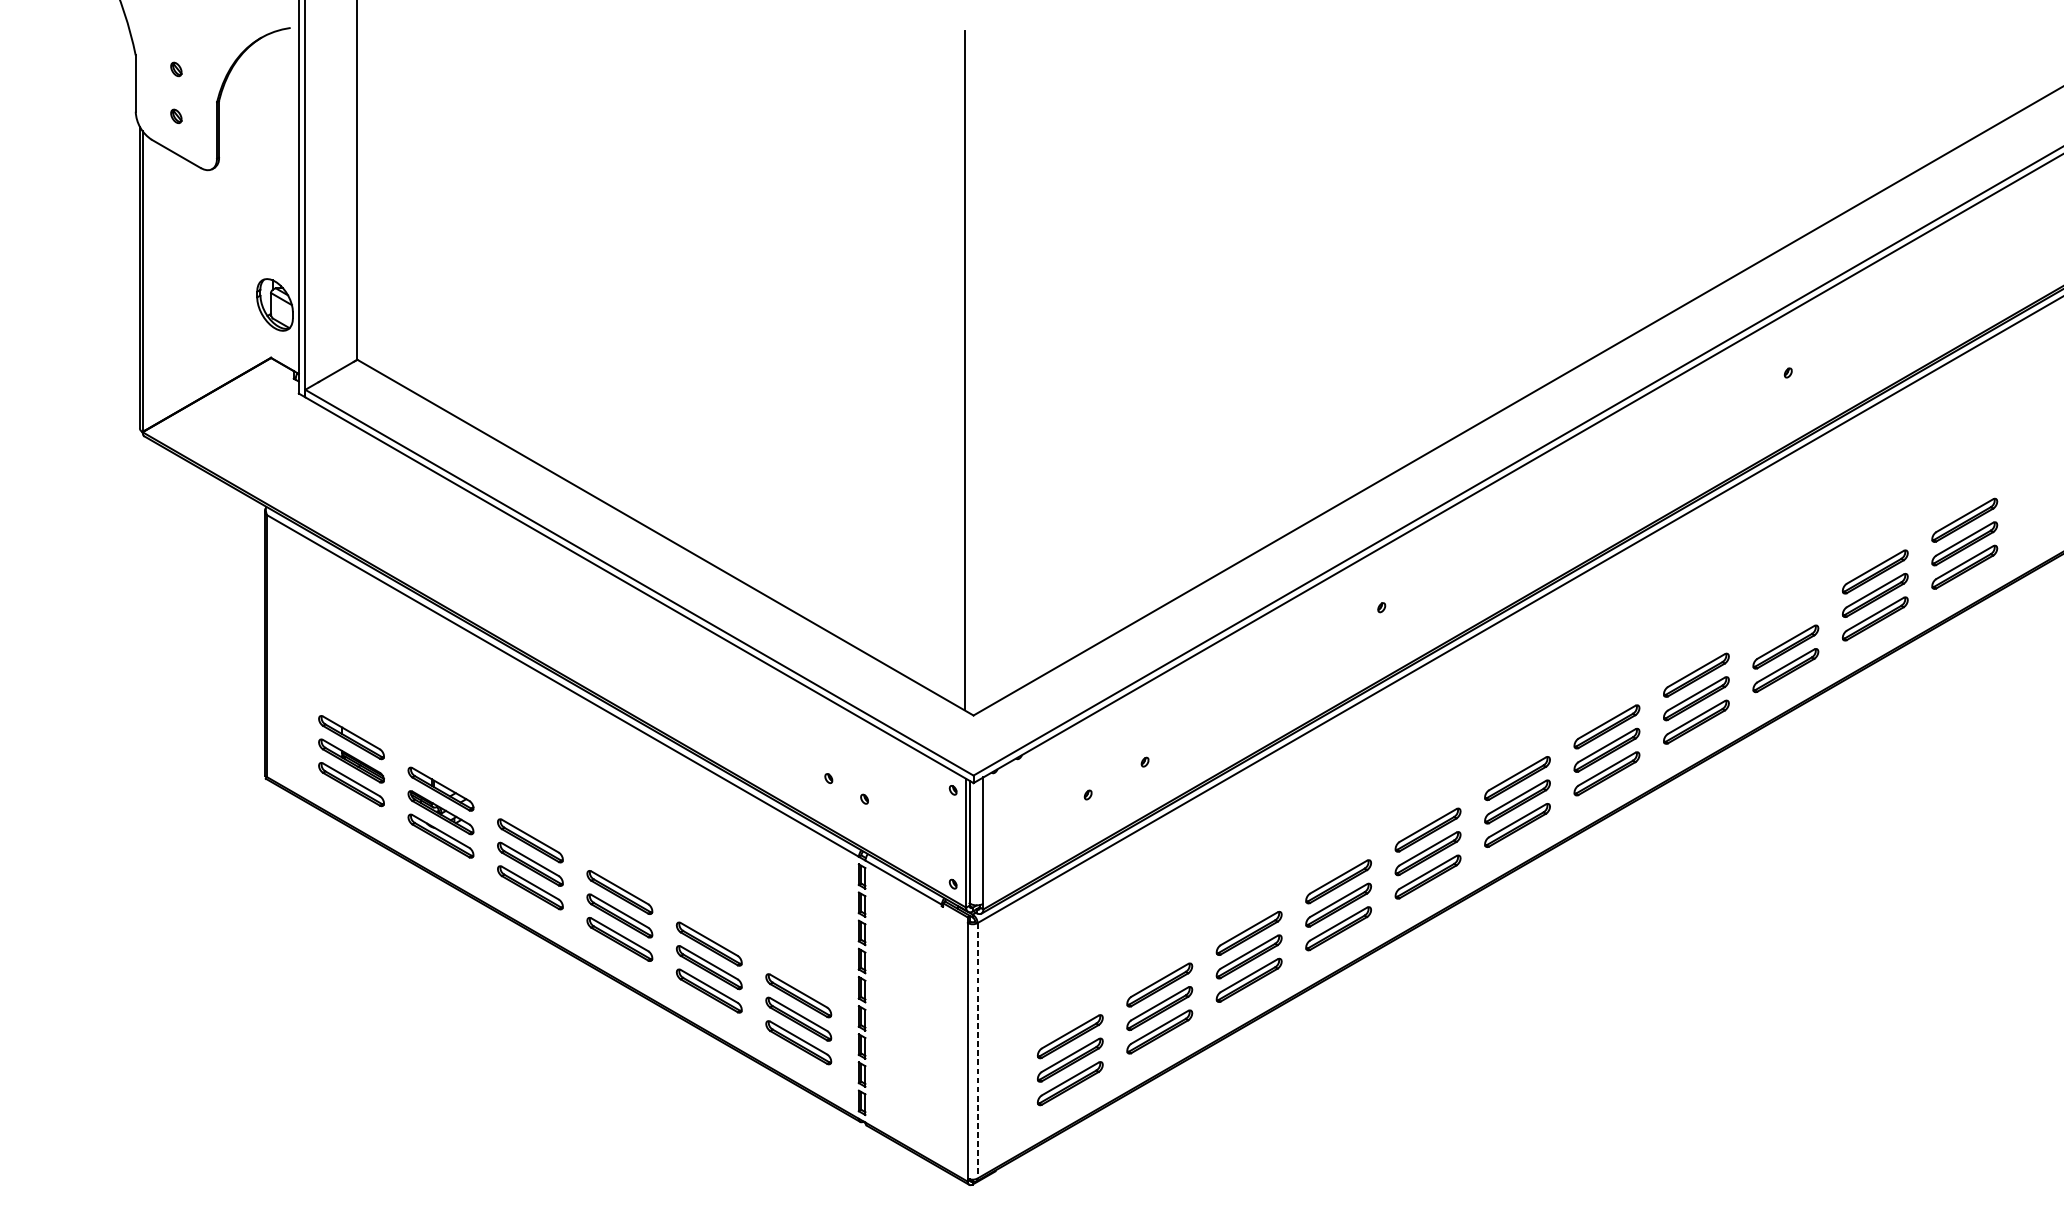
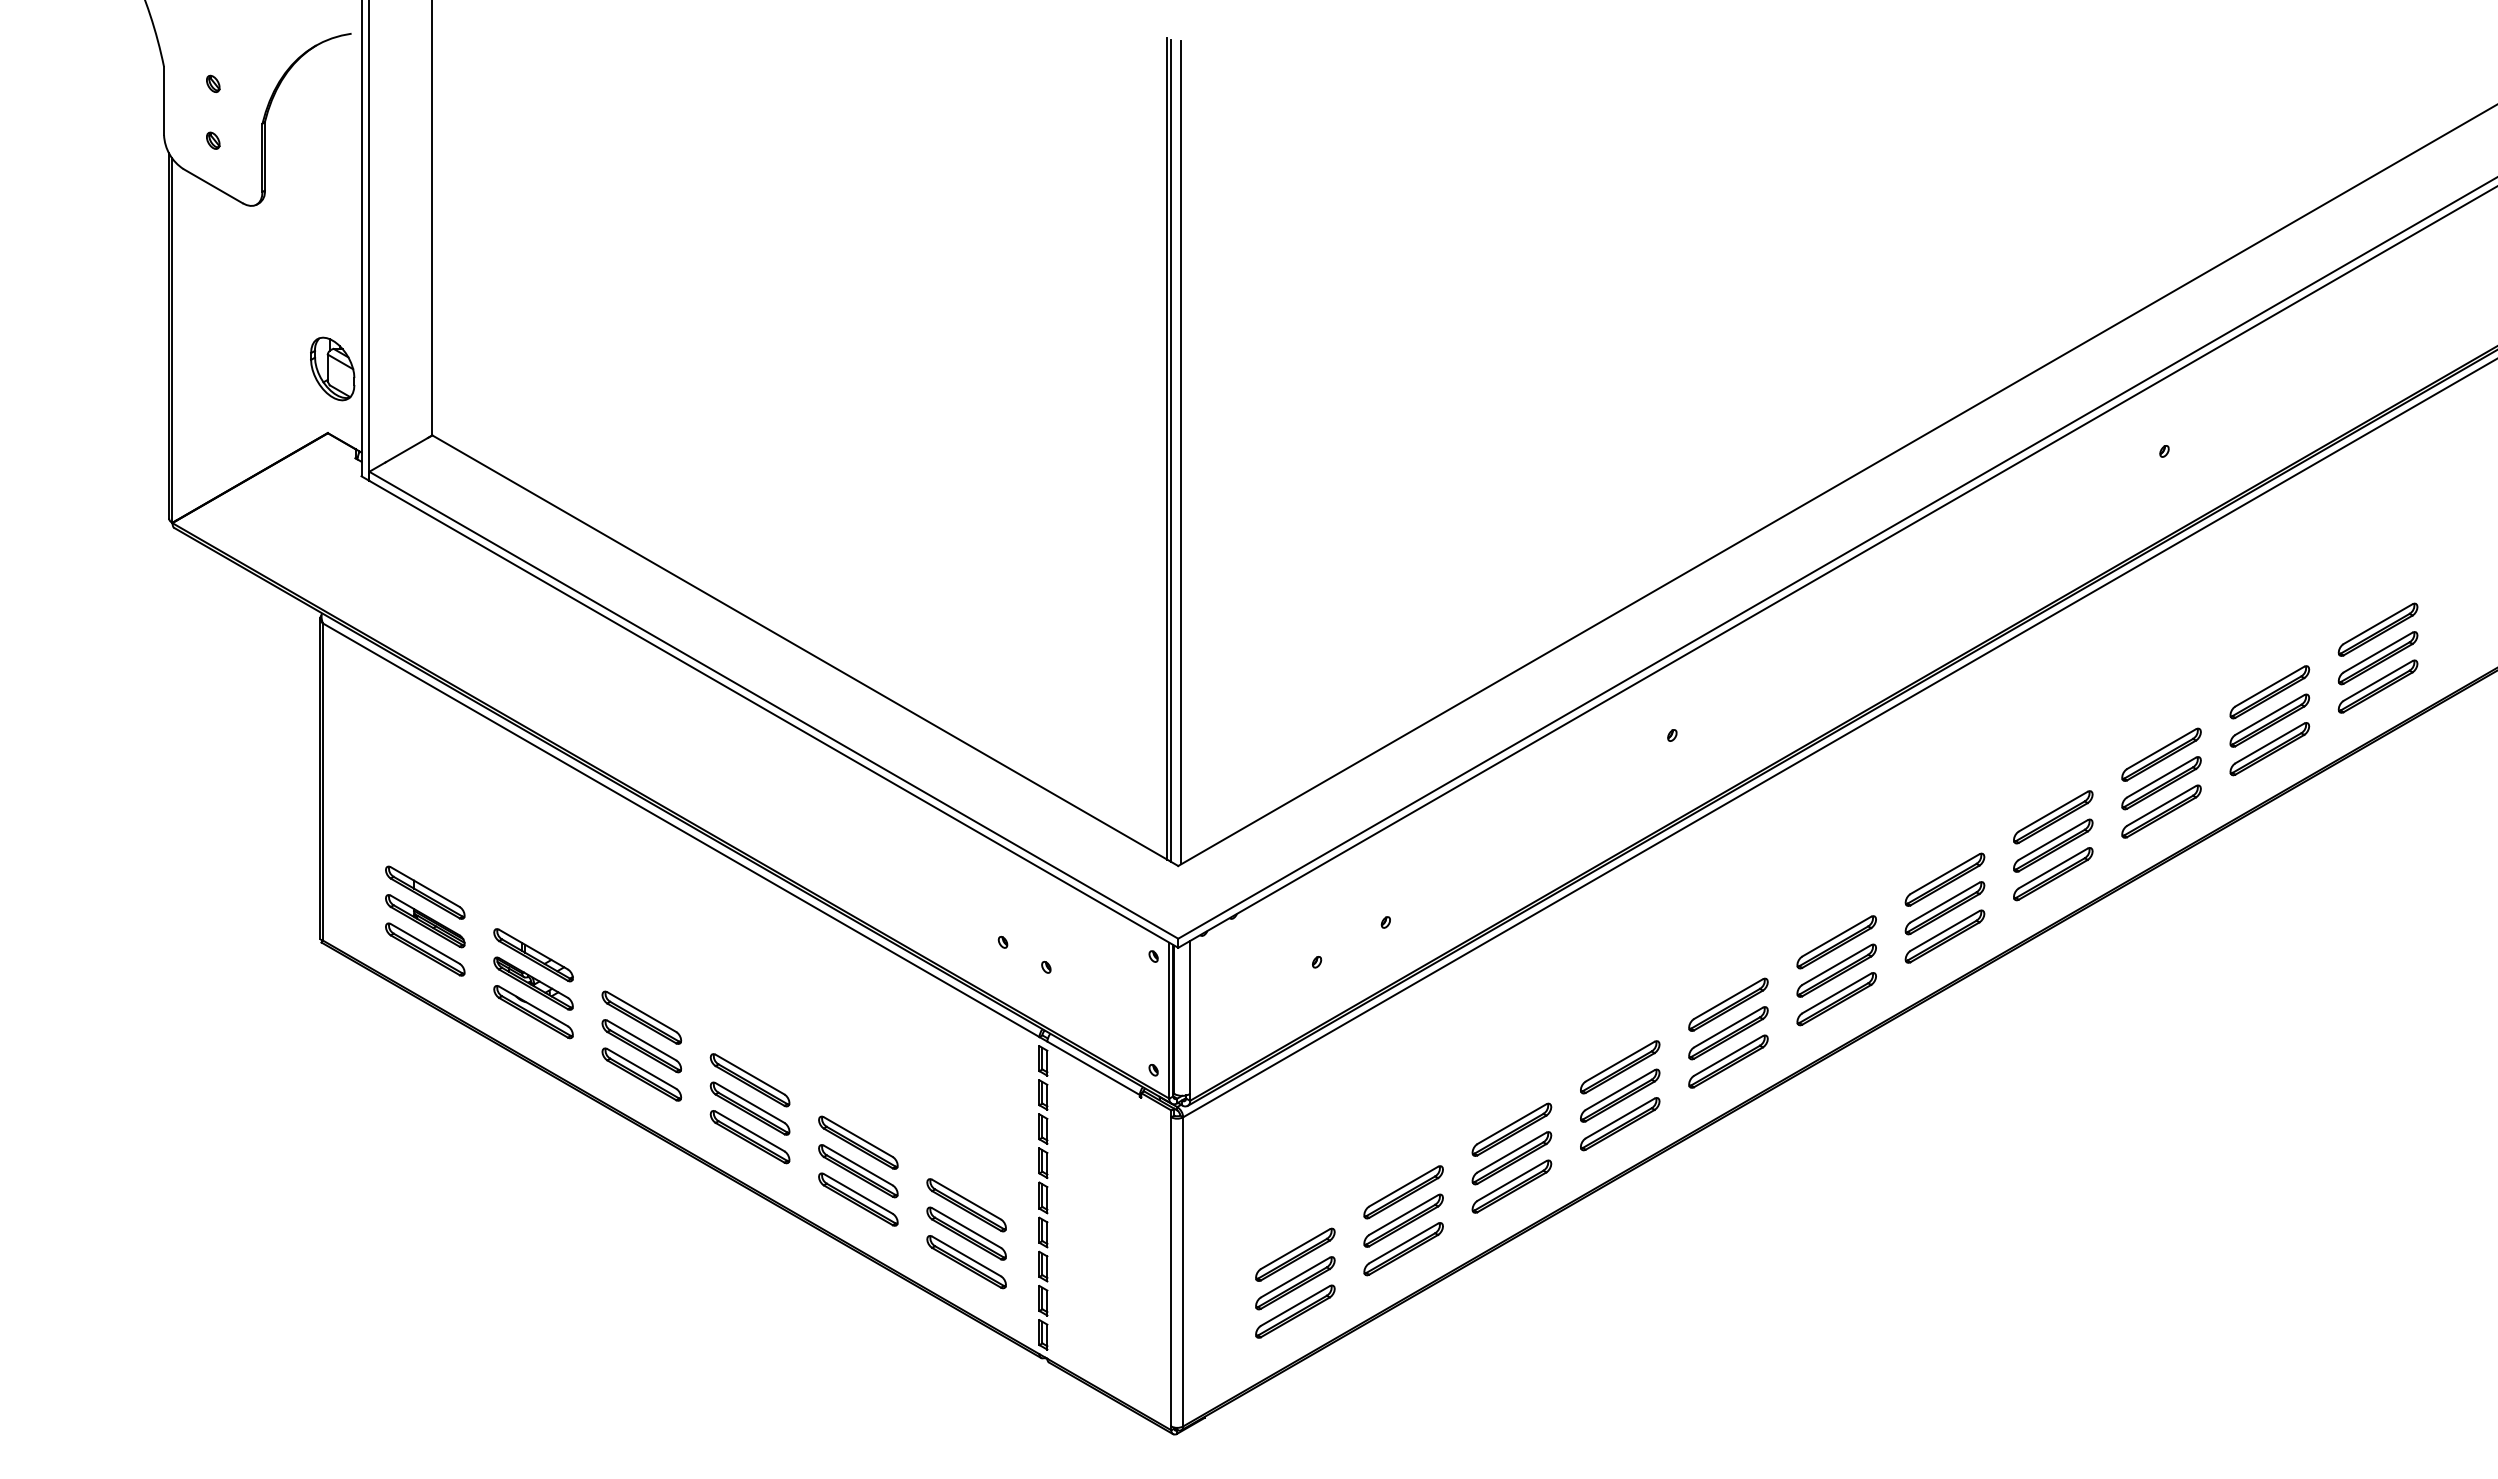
line: (967, 373) -> (1171, 451), added
line: (976, 373) -> (1181, 452), added
part: (1785, 623) -> (2161, 754), added
line: (977, 1050) -> (1183, 1271), dashed -> solid

